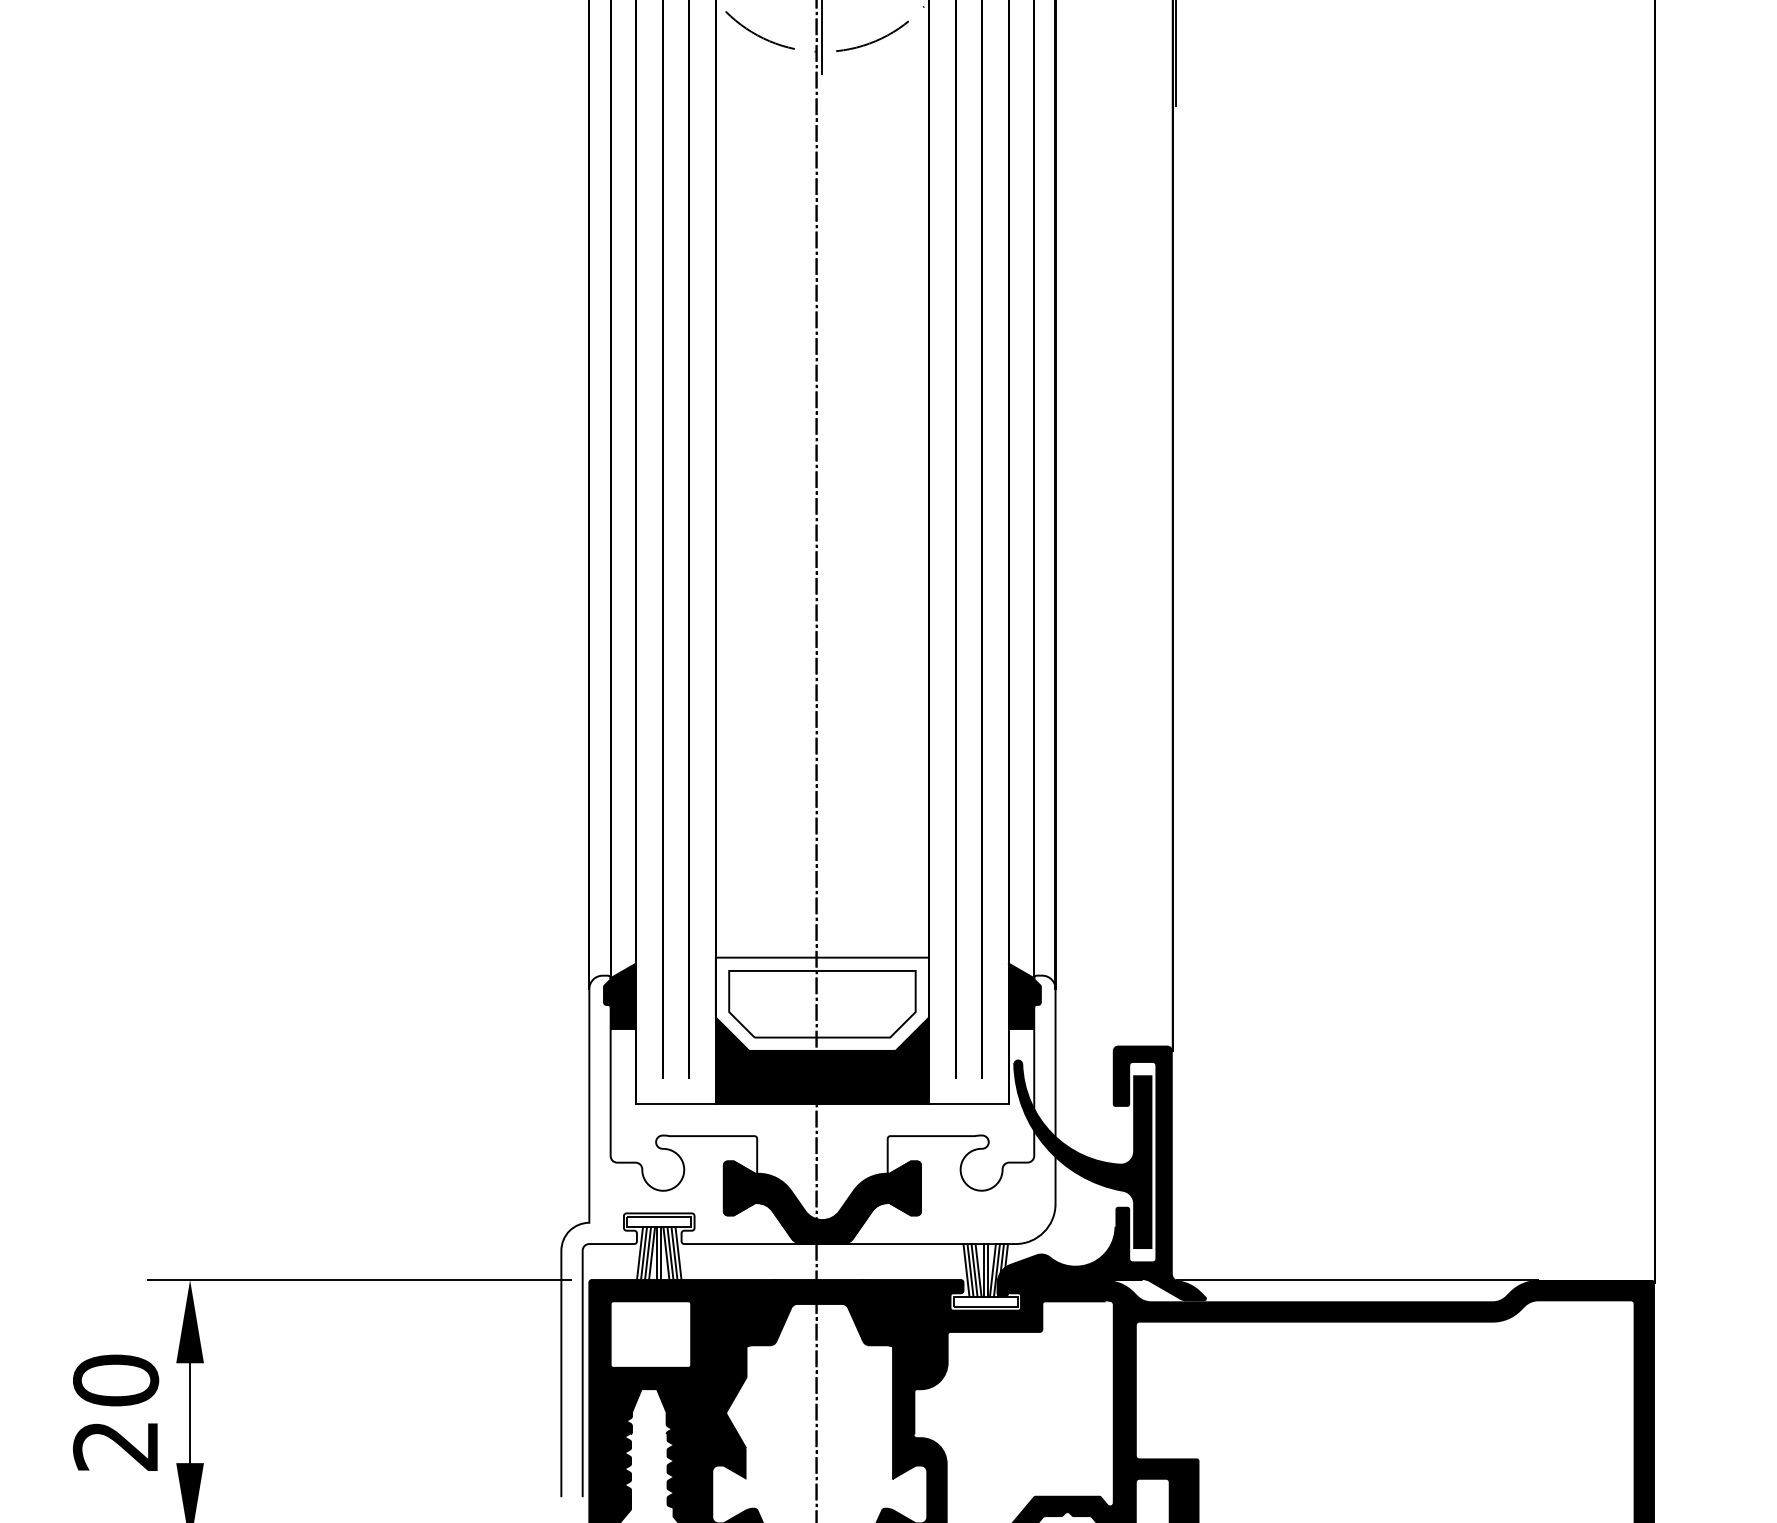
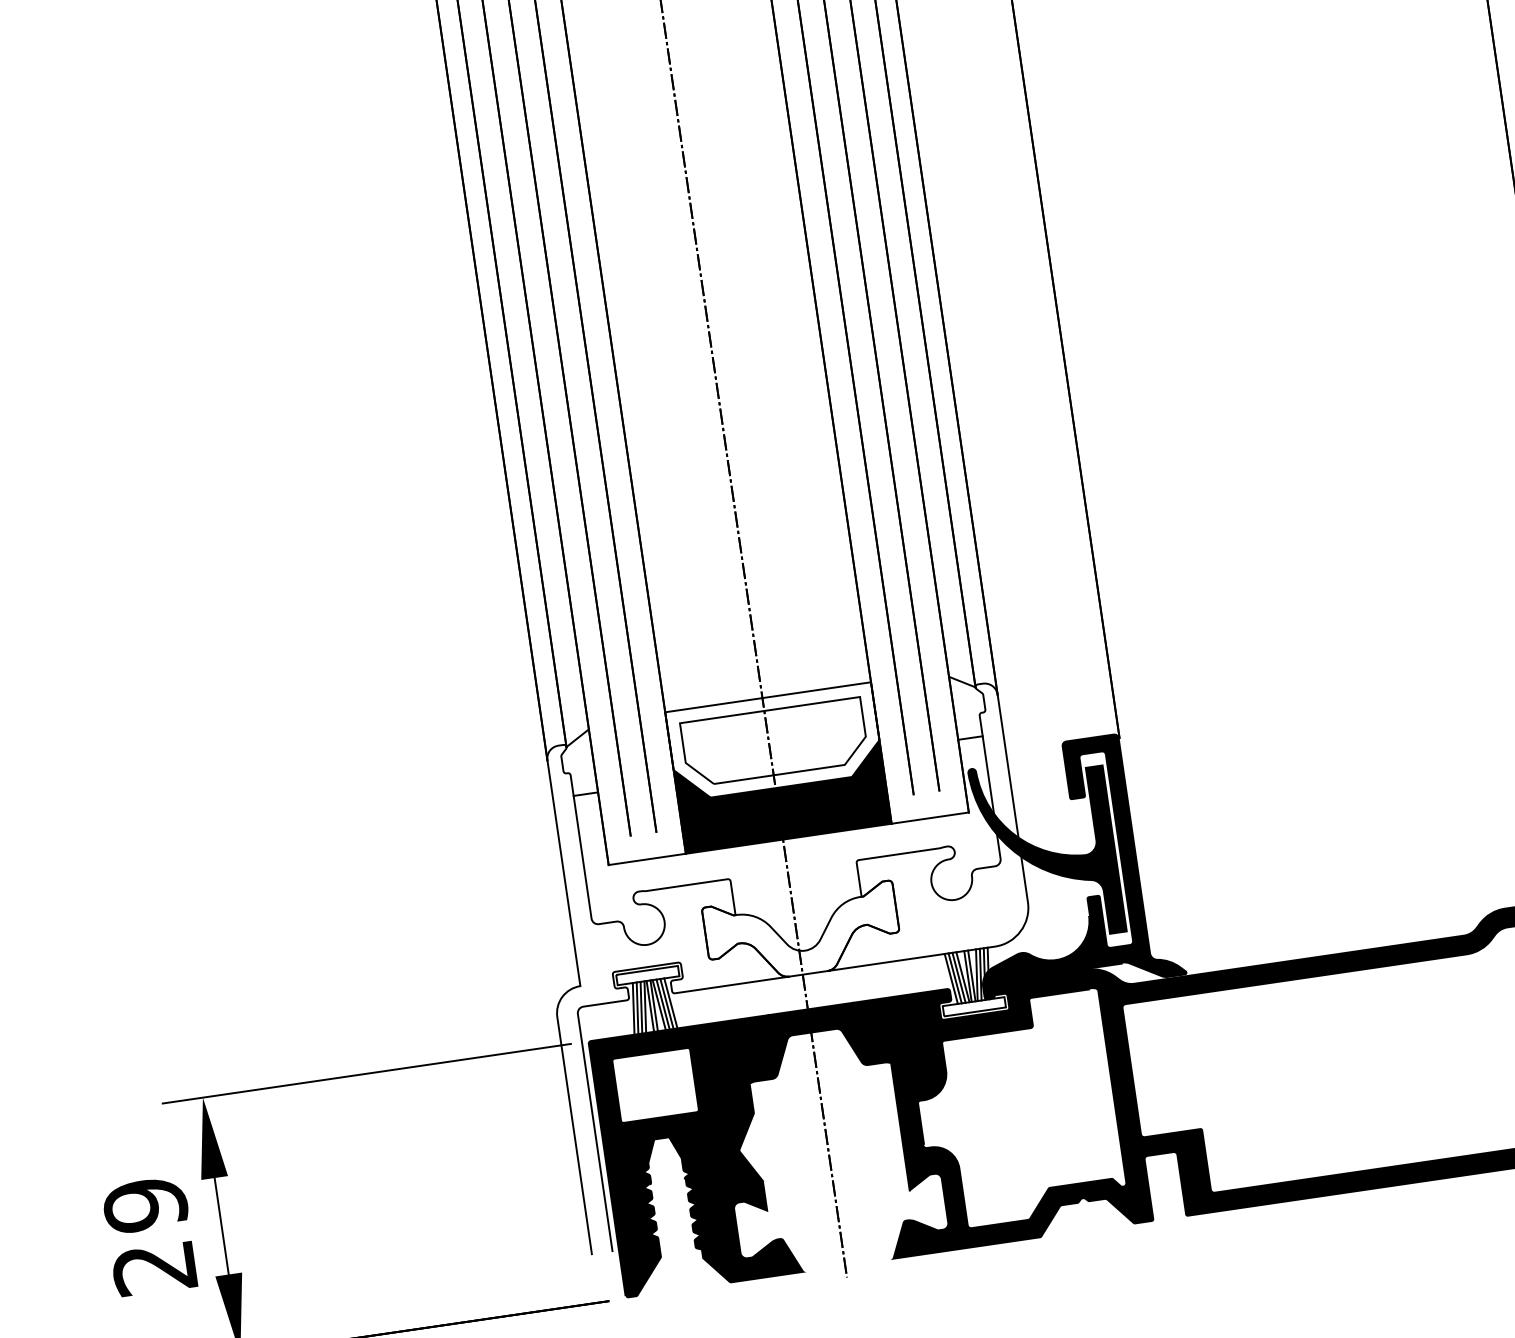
fill: (619, 995) -> (577, 762), removed
fill: (1024, 995) -> (968, 705), removed
fill: (822, 1202) -> (802, 933), removed
line: (1357, 1280) -> (1330, 933), removed
text: (116, 1380) -> (146, 1205), 20 -> 29

